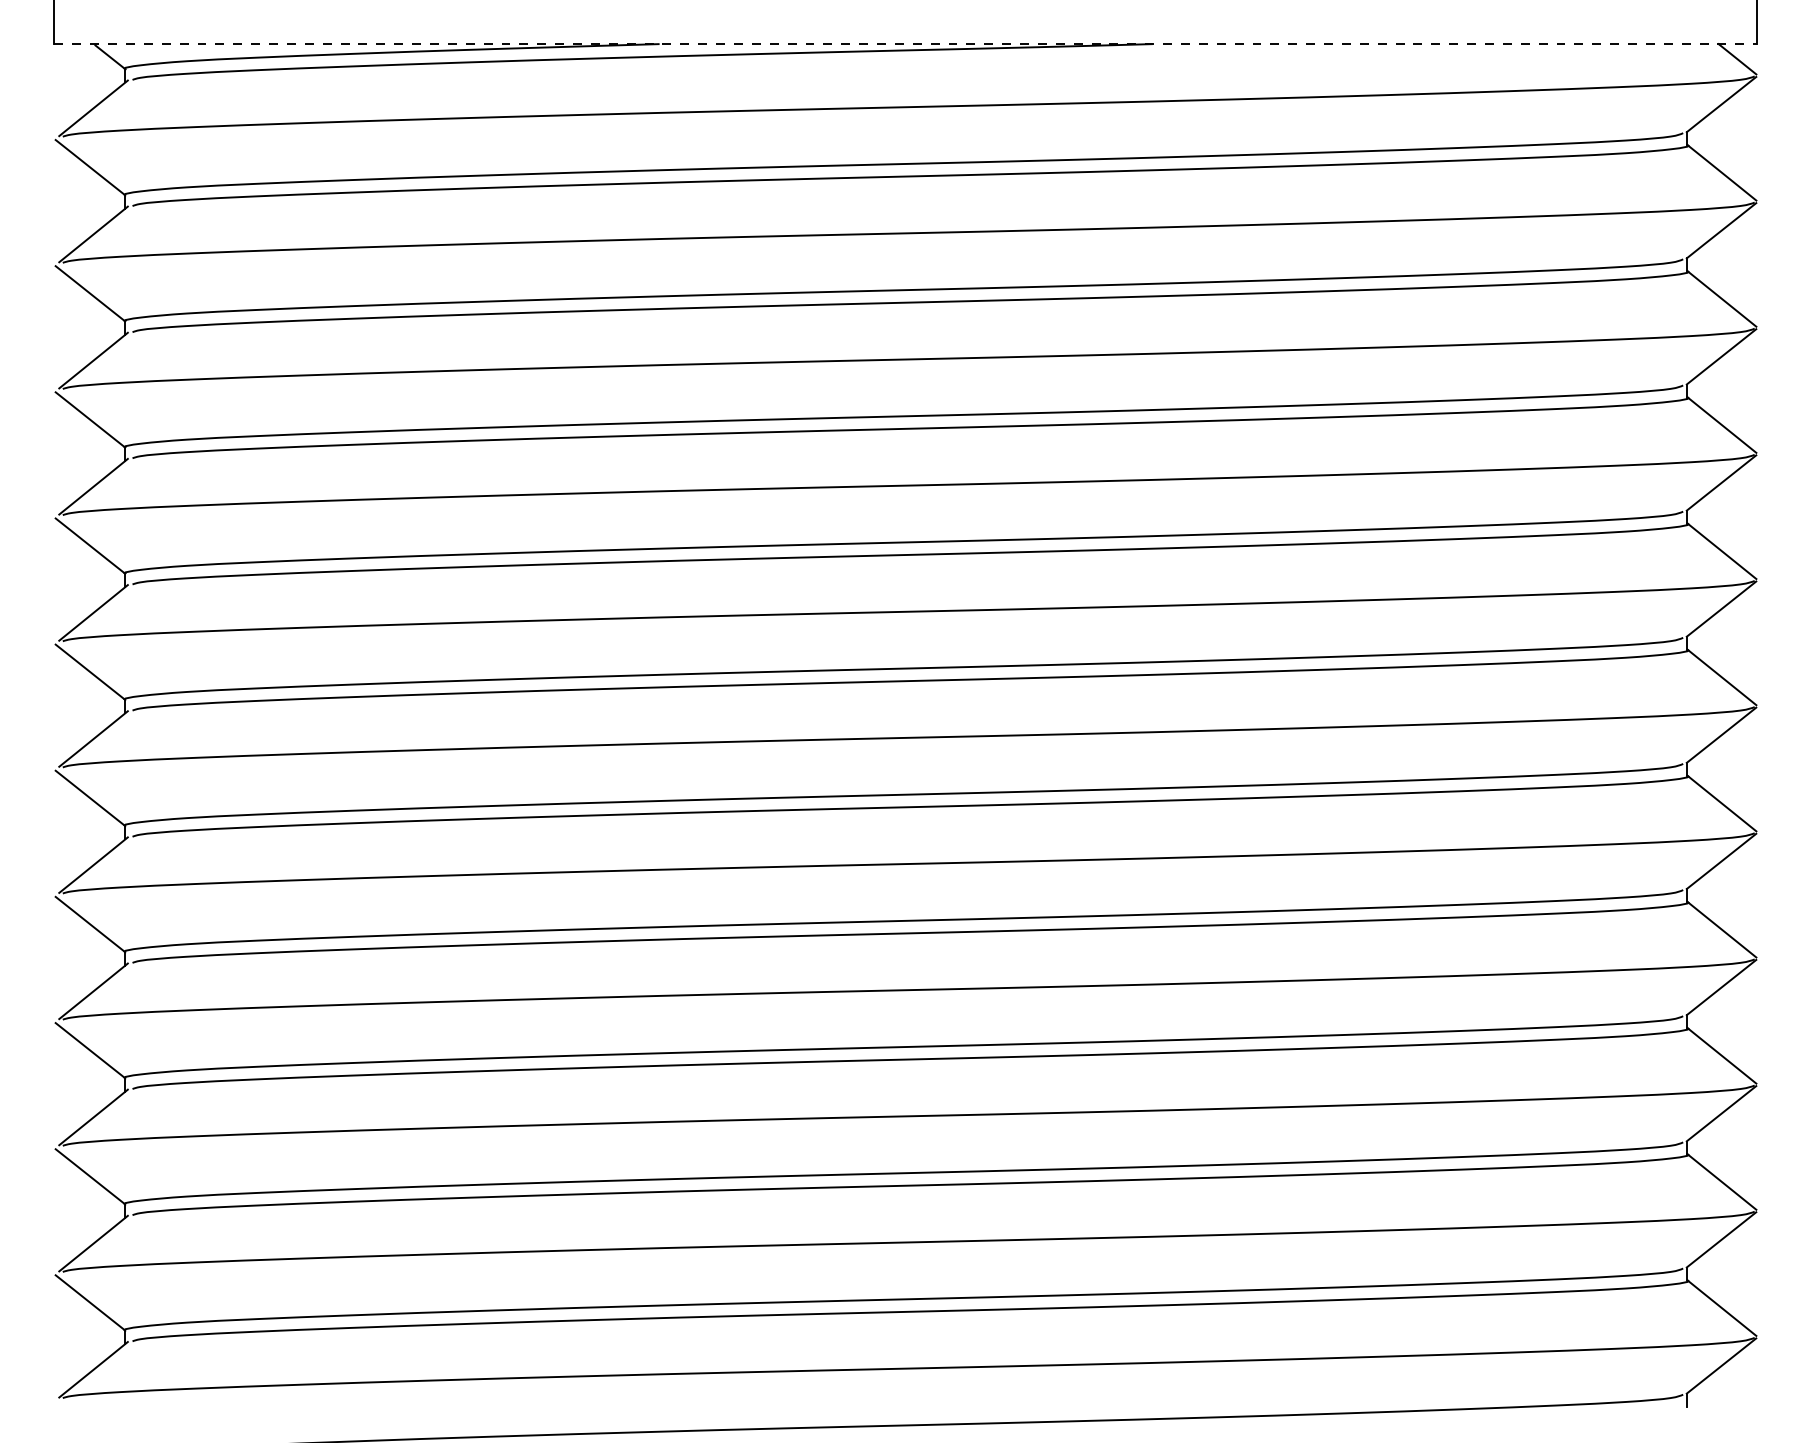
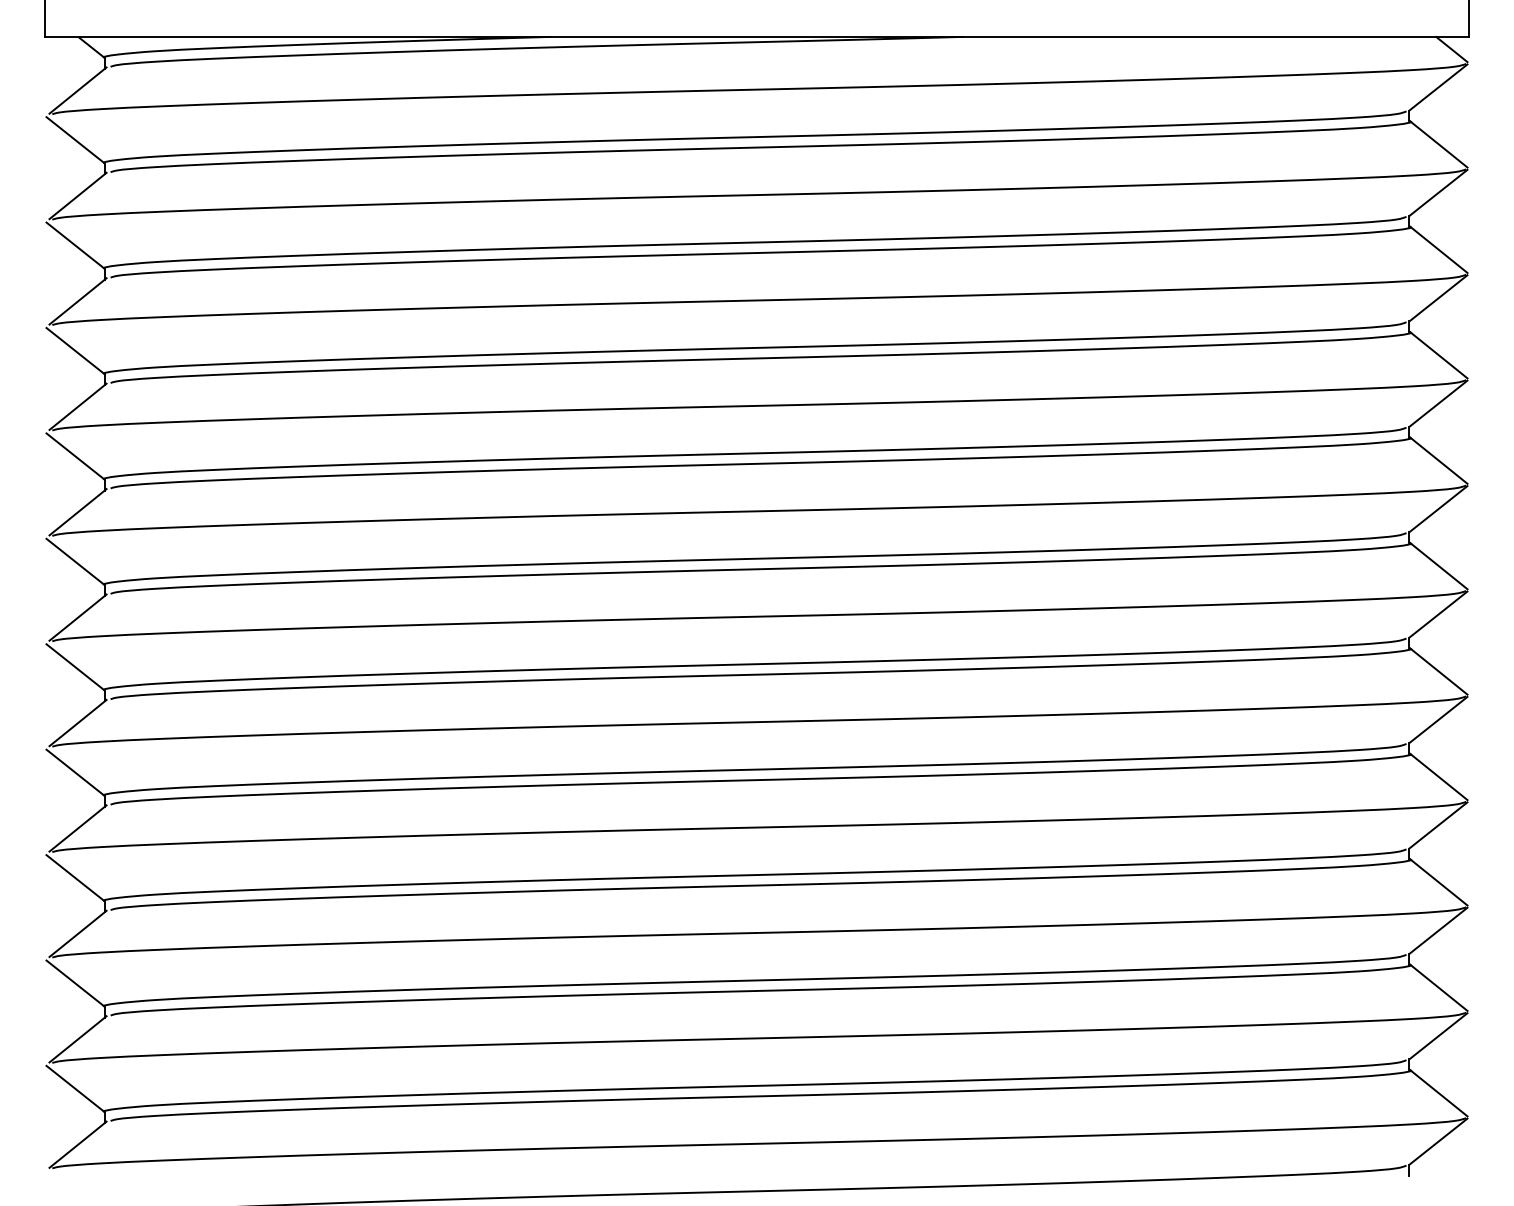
line: (905, 43) -> (756, 36), dashed -> solid

